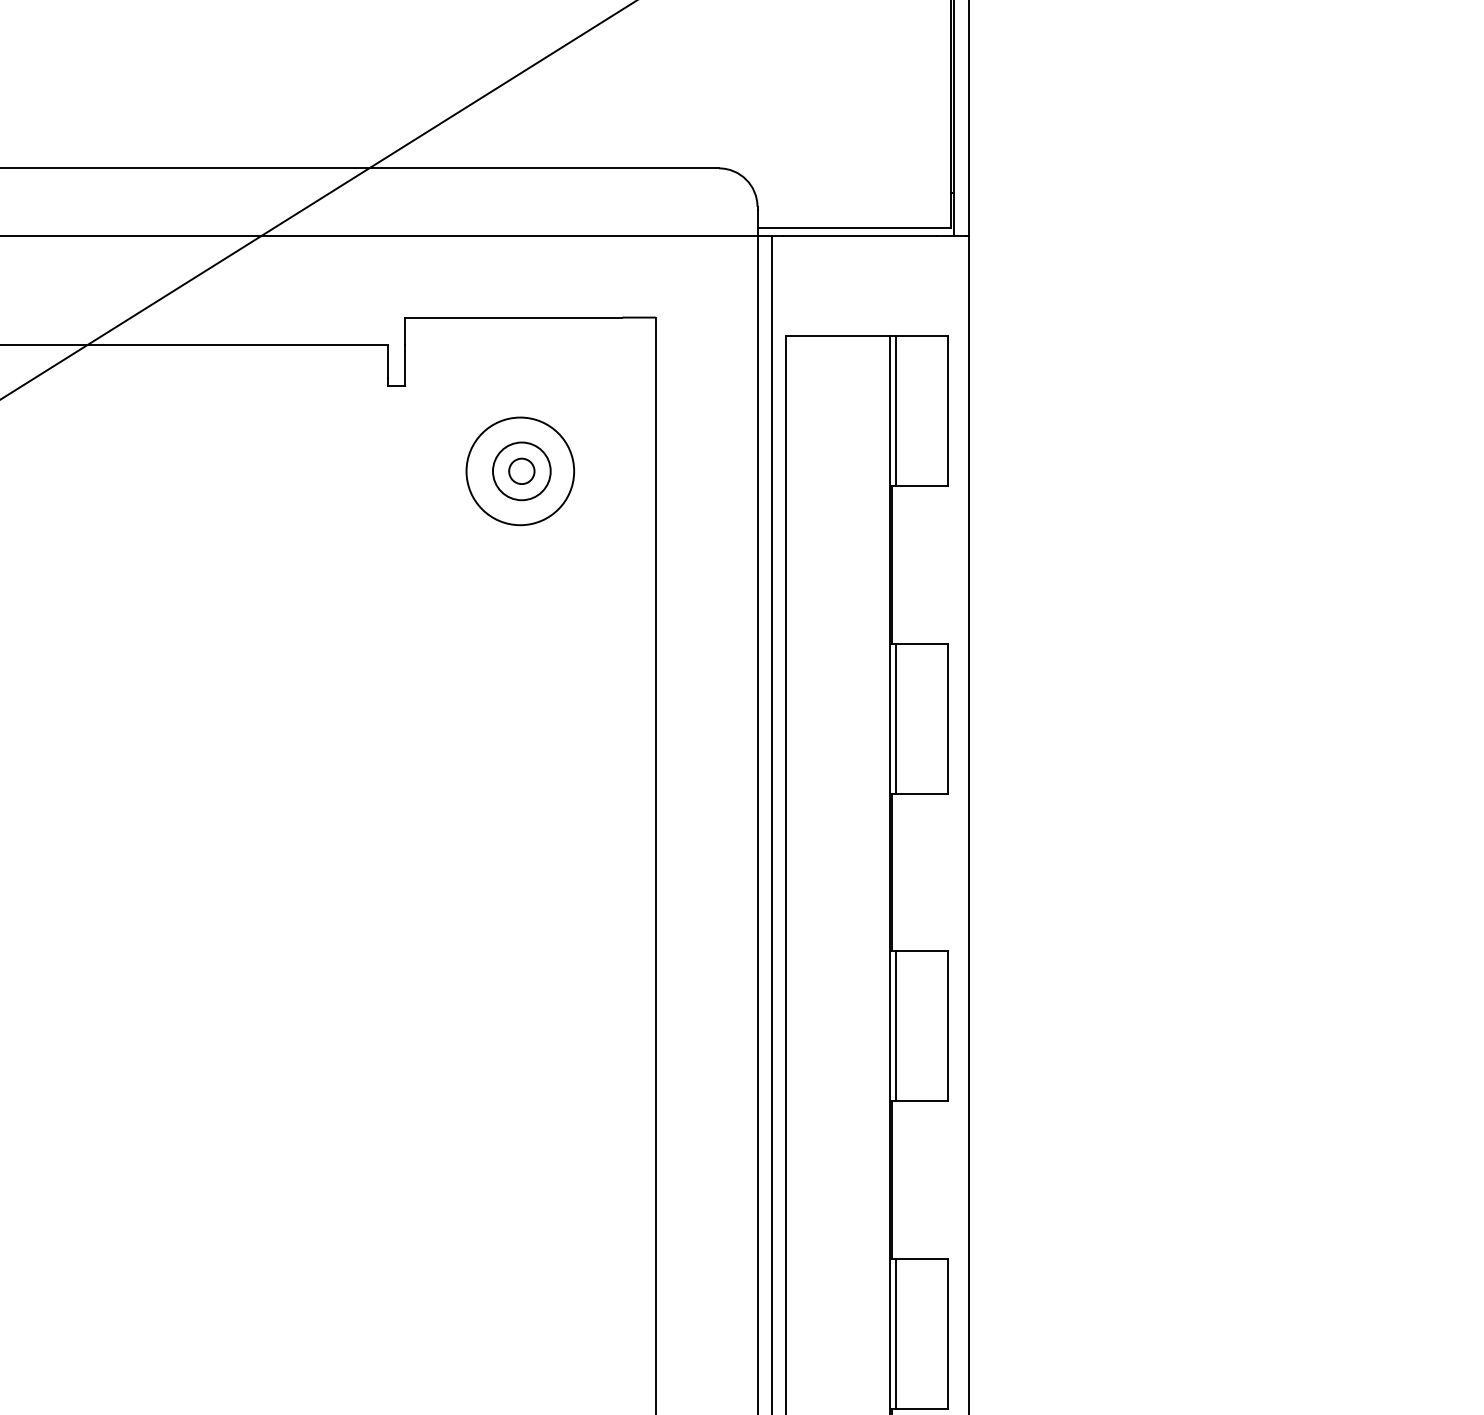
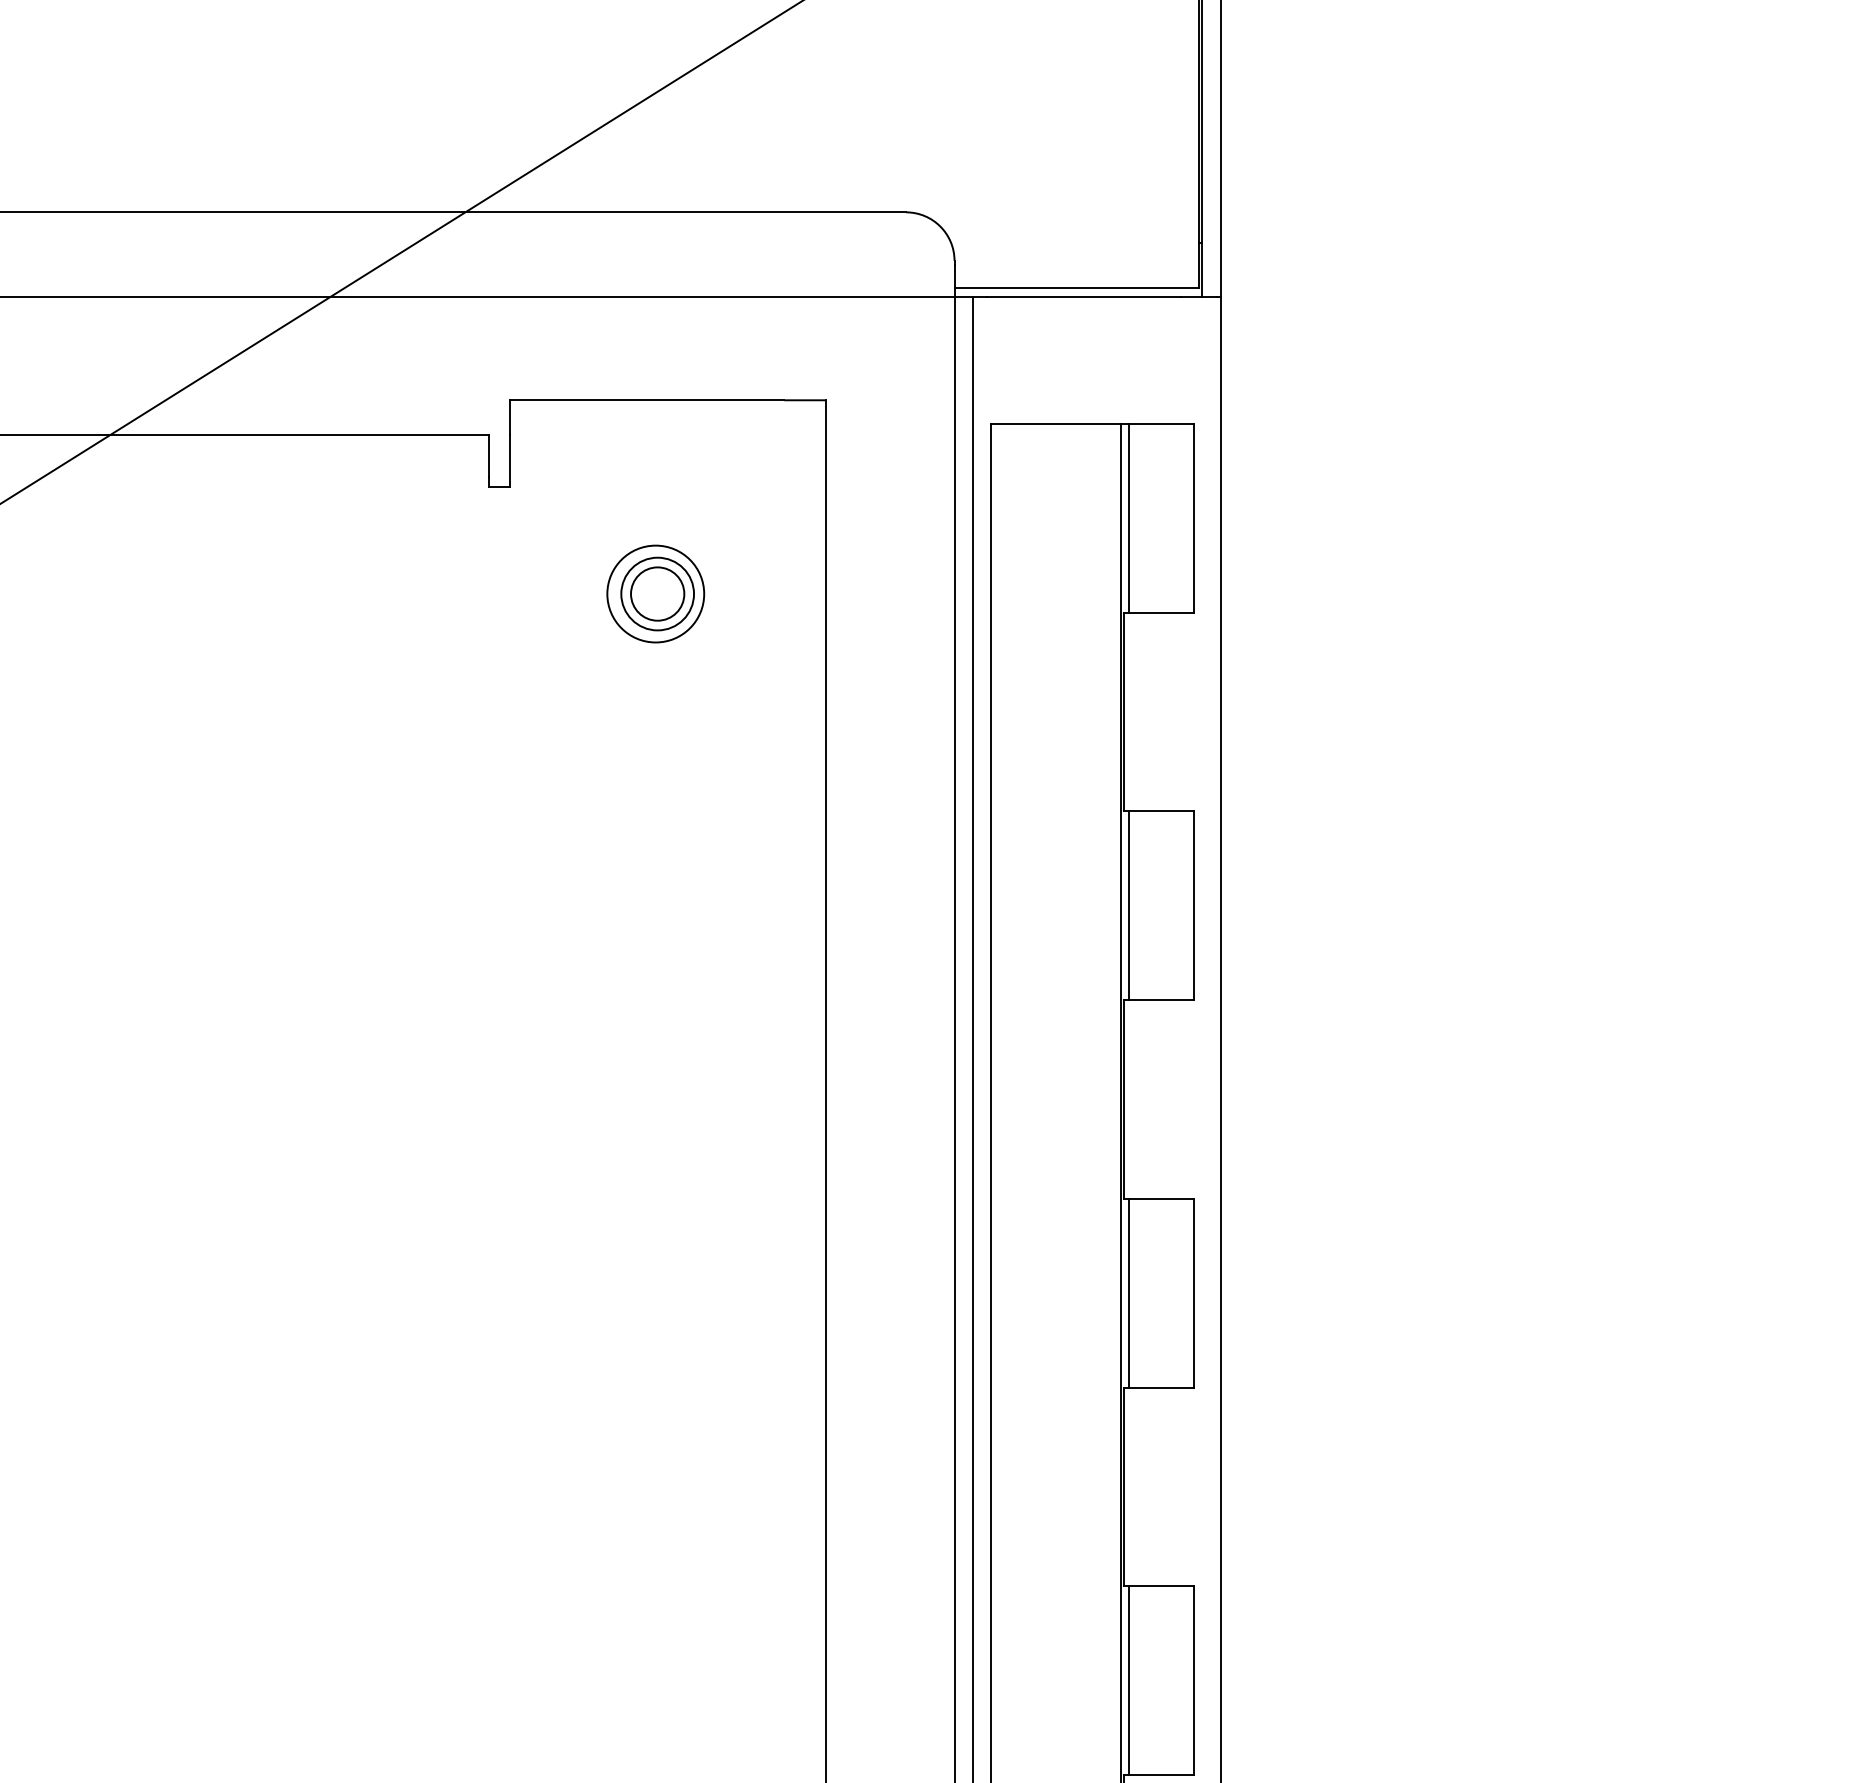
circle: (520, 470) -> (655, 593), size x0.71
circle: (521, 470) -> (657, 593), size x1.67

